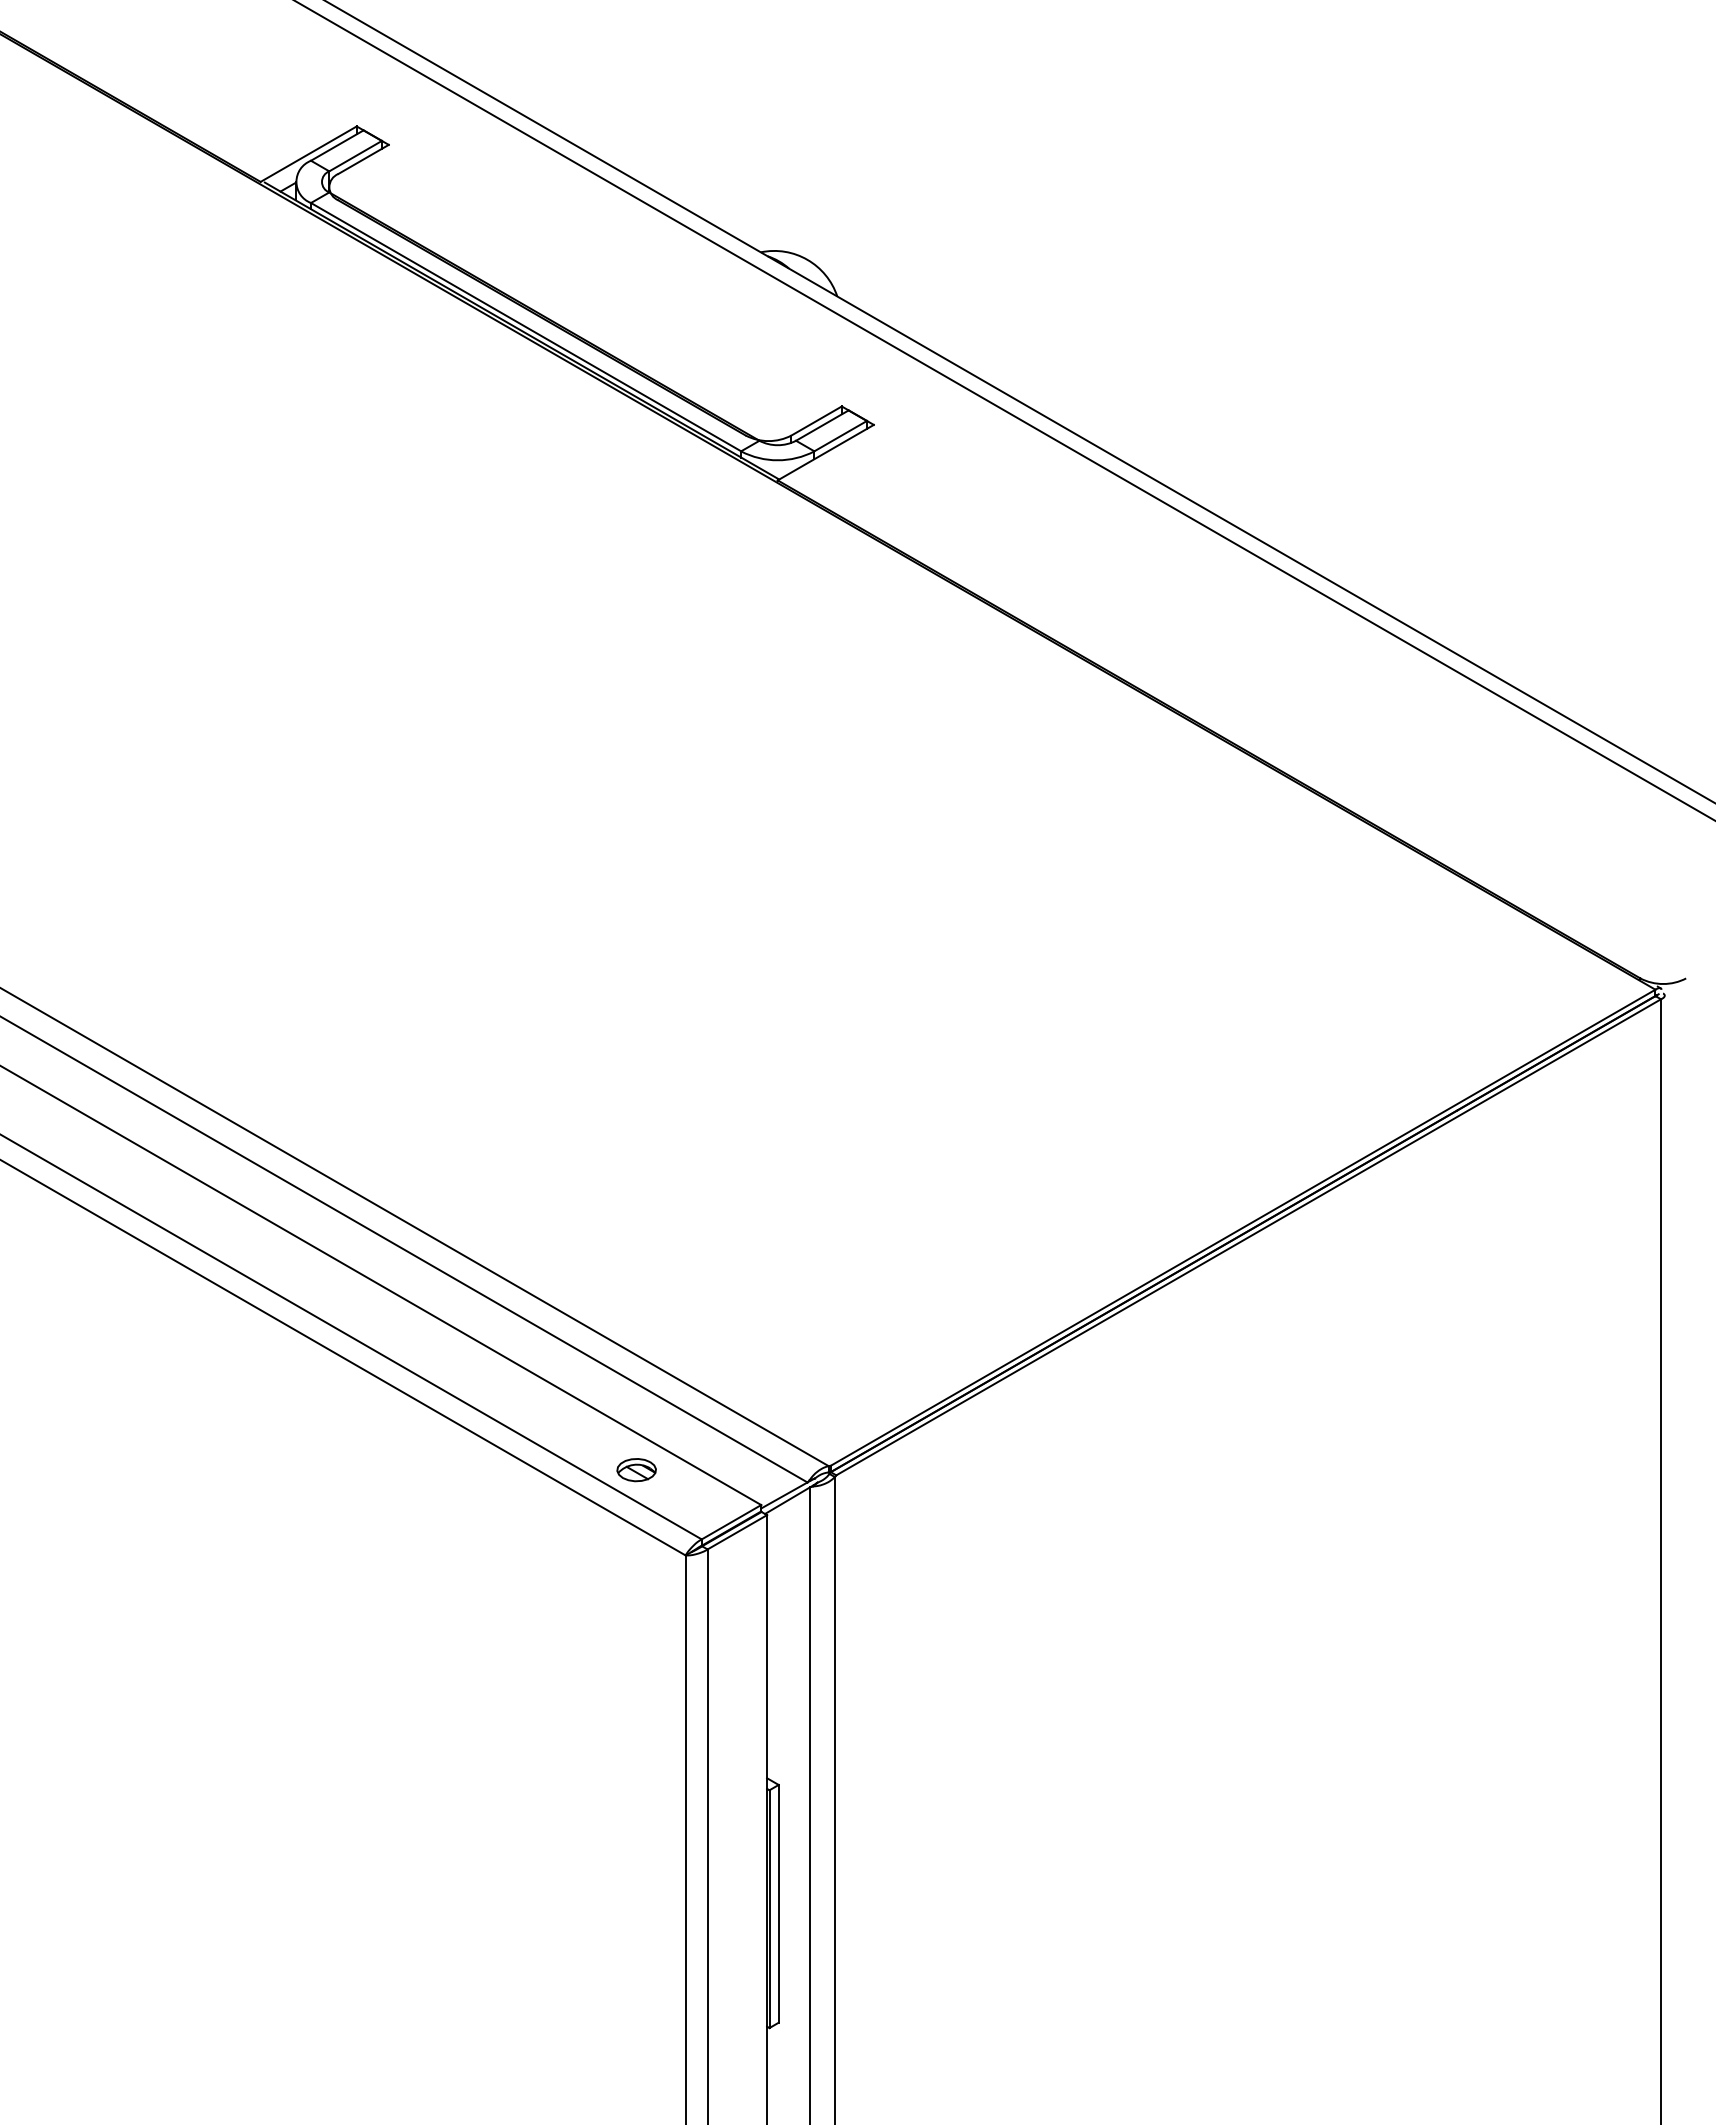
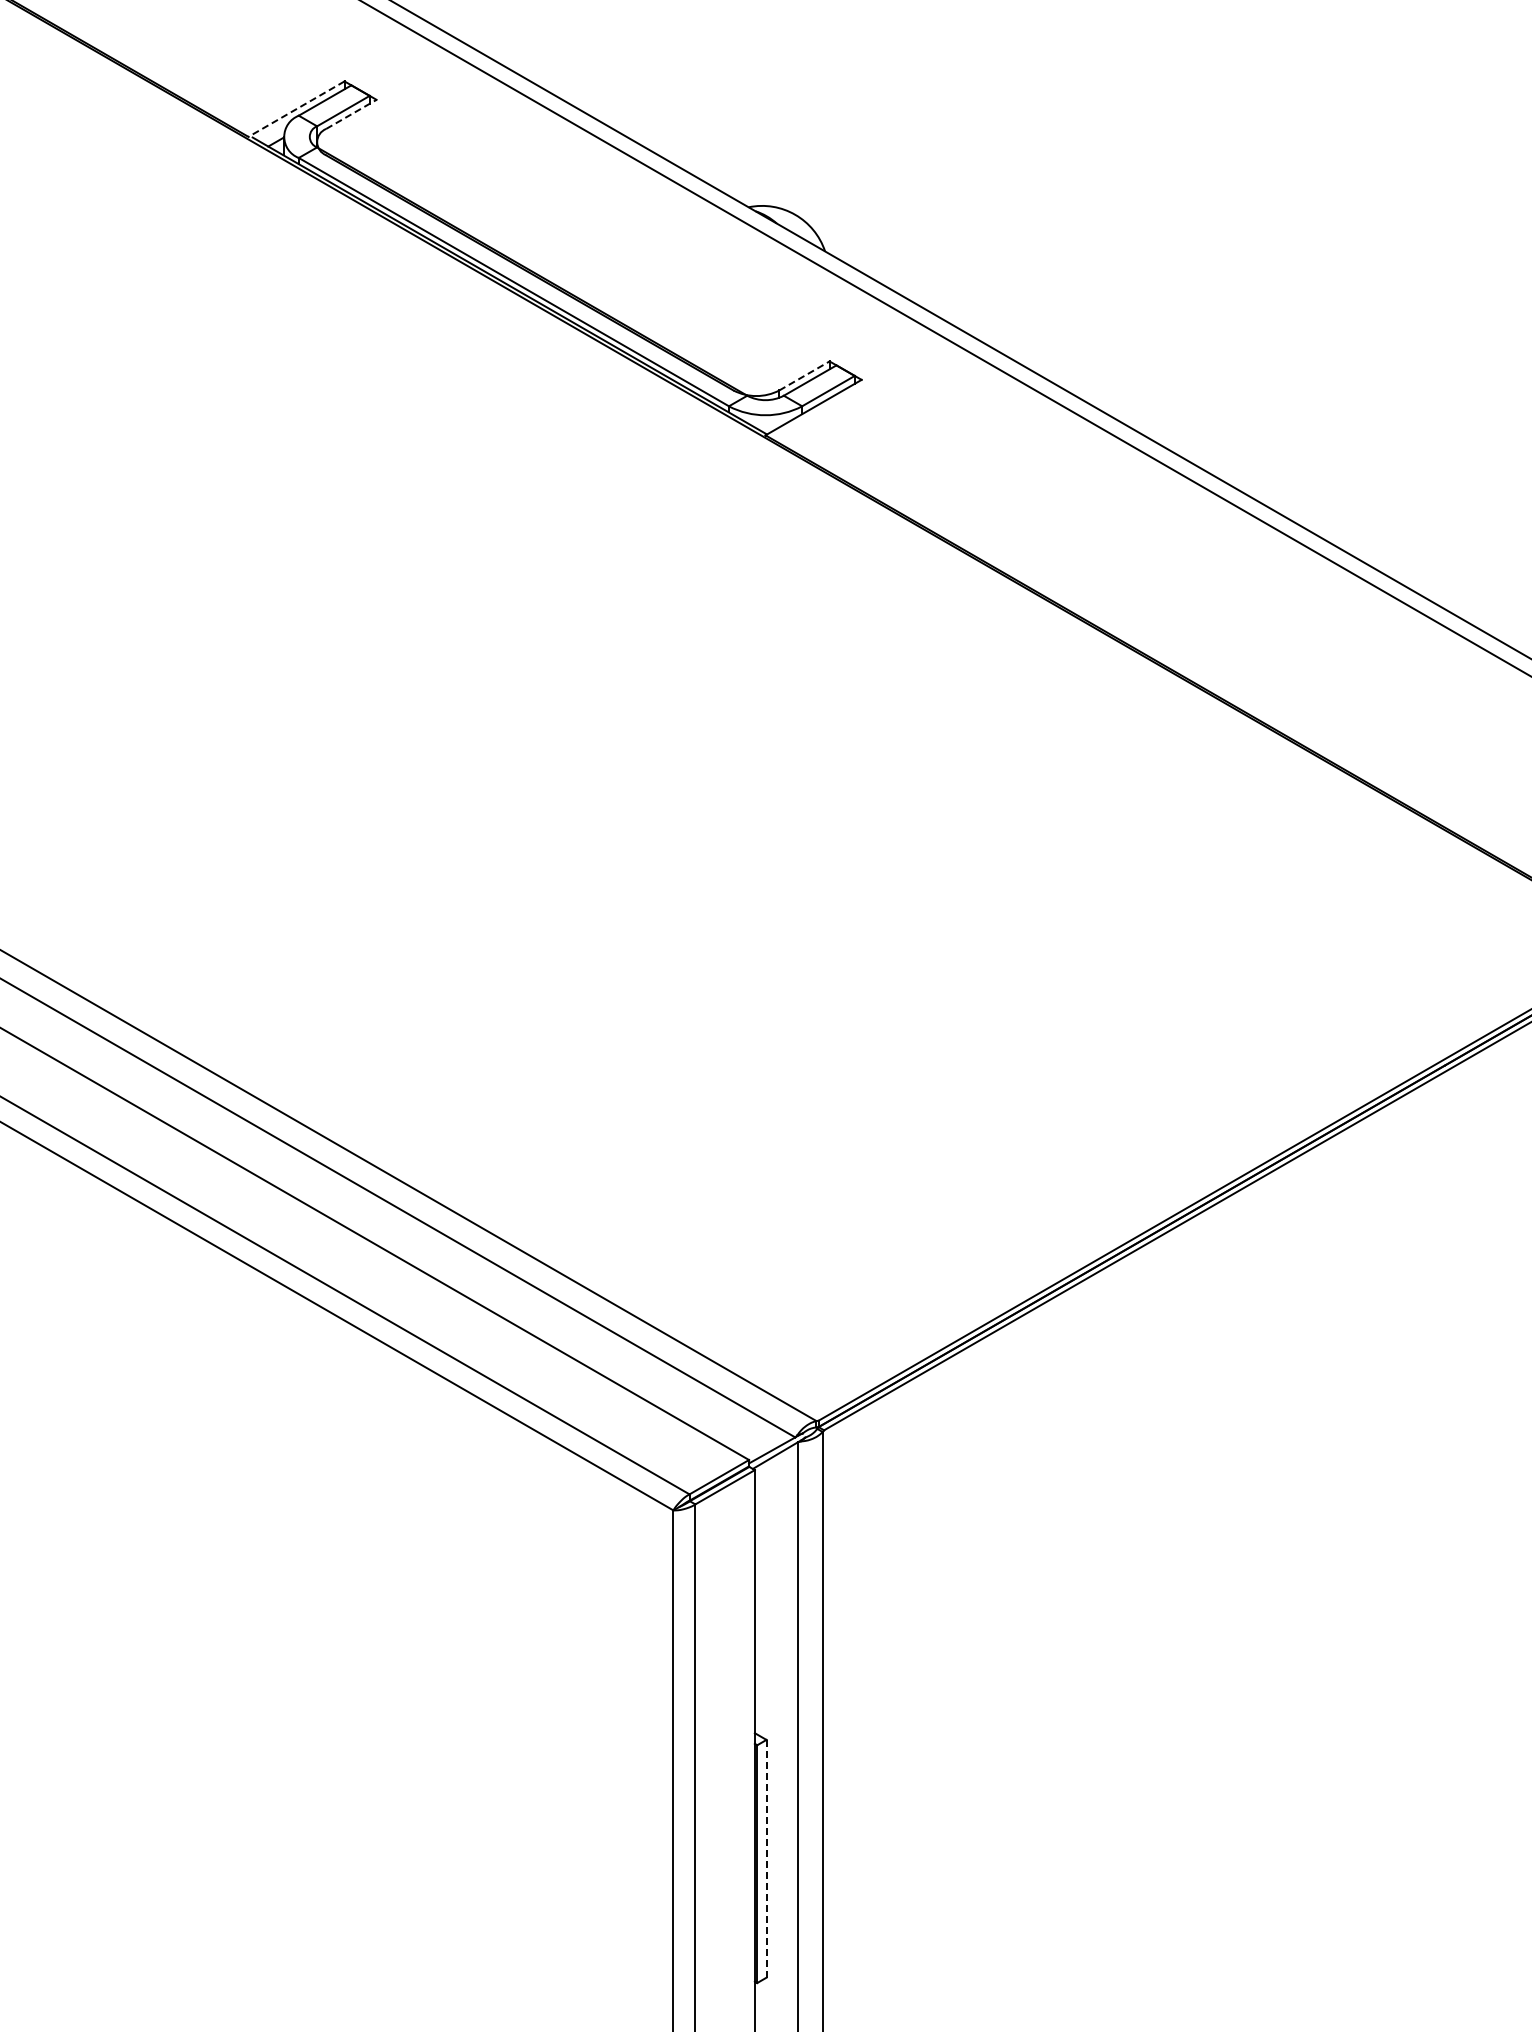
line: (308, 154) -> (296, 109), solid -> dashed
line: (364, 159) -> (352, 114), solid -> dashed
line: (817, 420) -> (805, 375), solid -> dashed
part: (636, 1470) -> (624, 1425), removed
line: (778, 1903) -> (766, 1858), solid -> dashed

